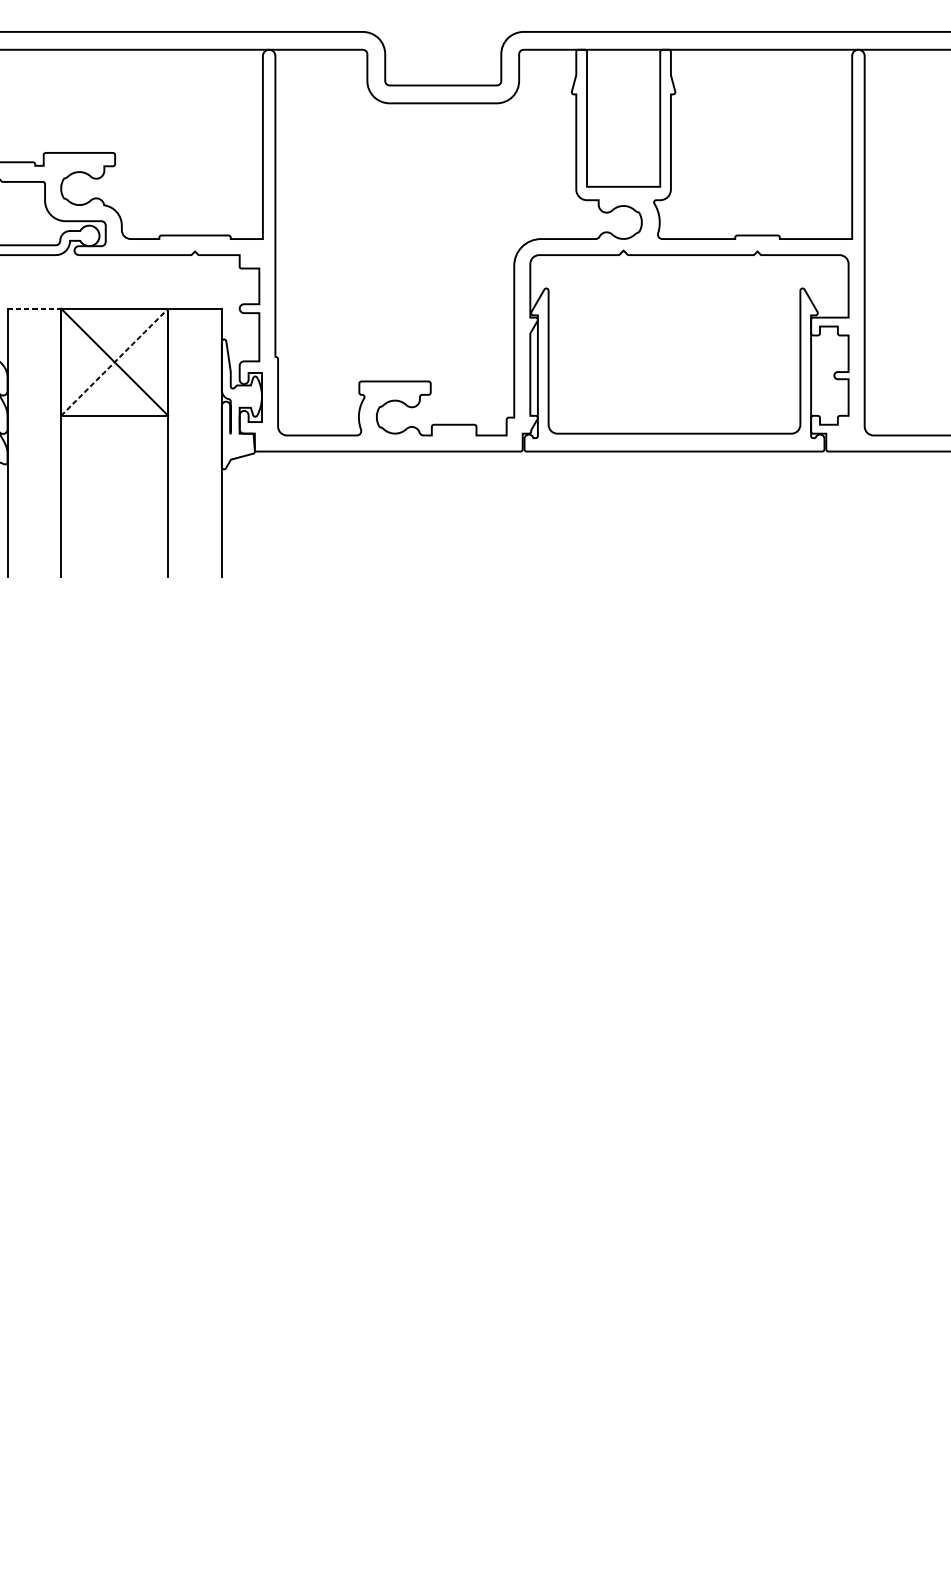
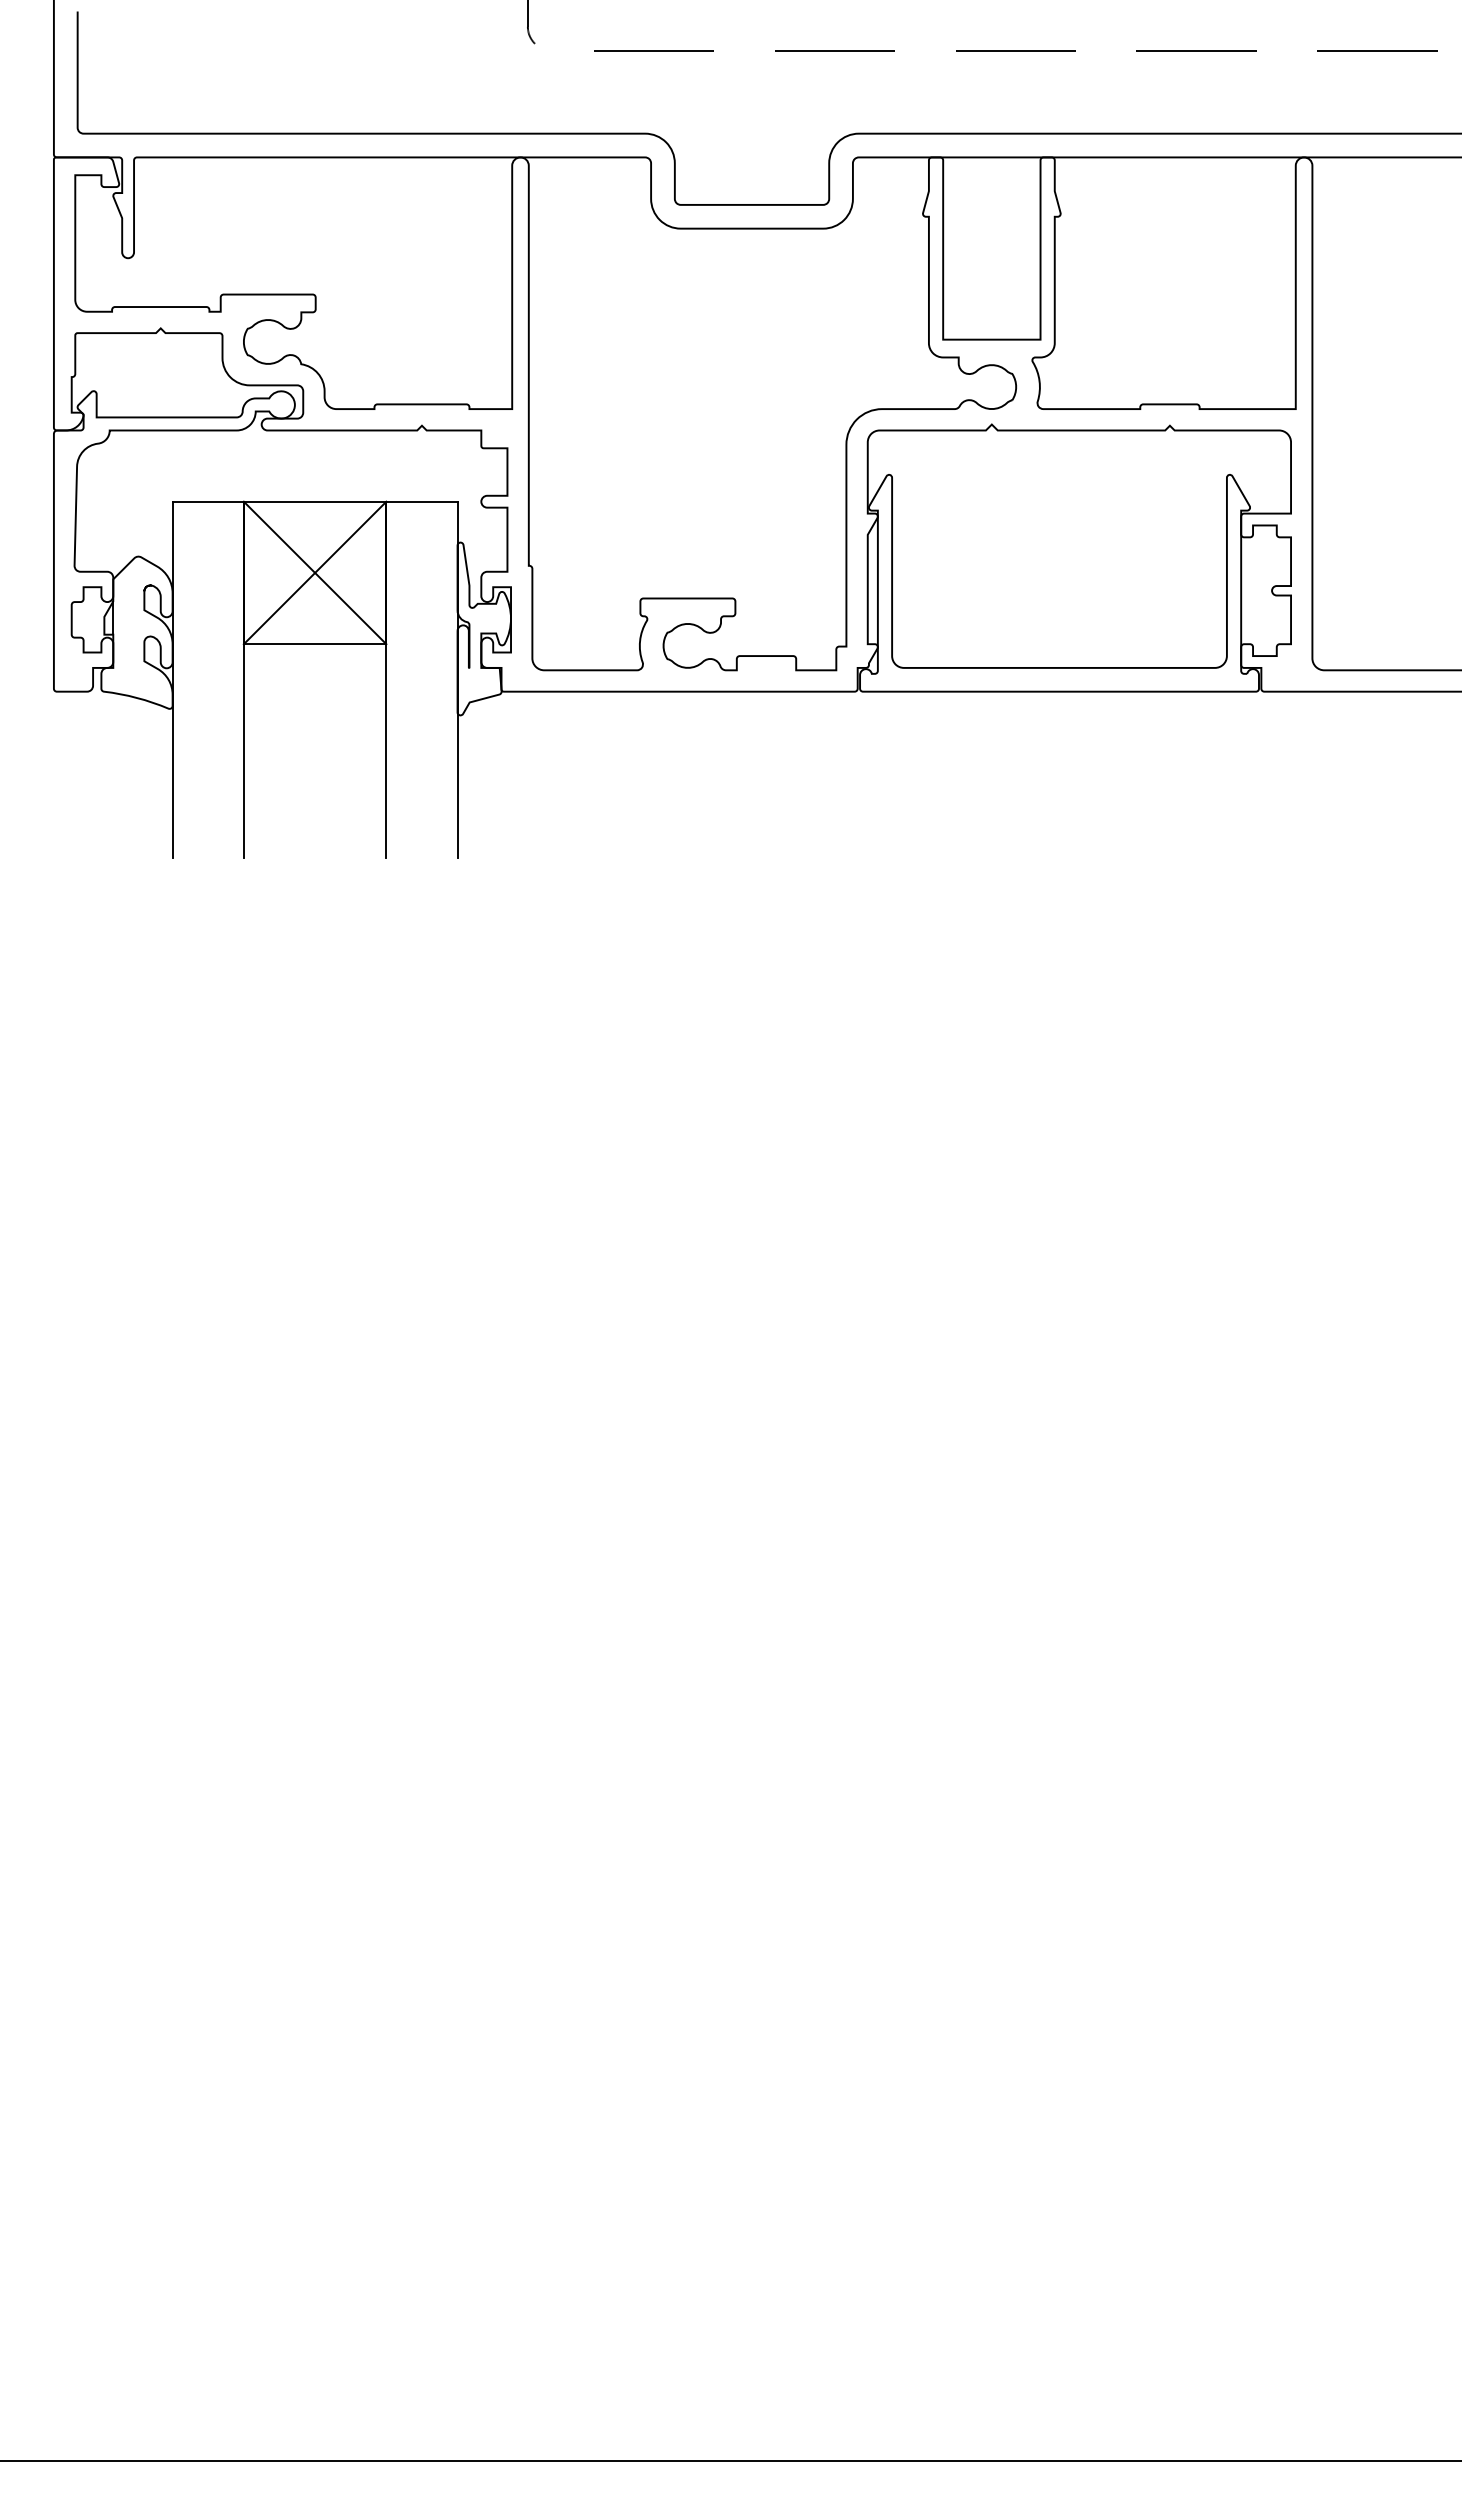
line: (34, 308) -> (208, 501), dashed -> solid
line: (114, 361) -> (315, 572), dashed -> solid

